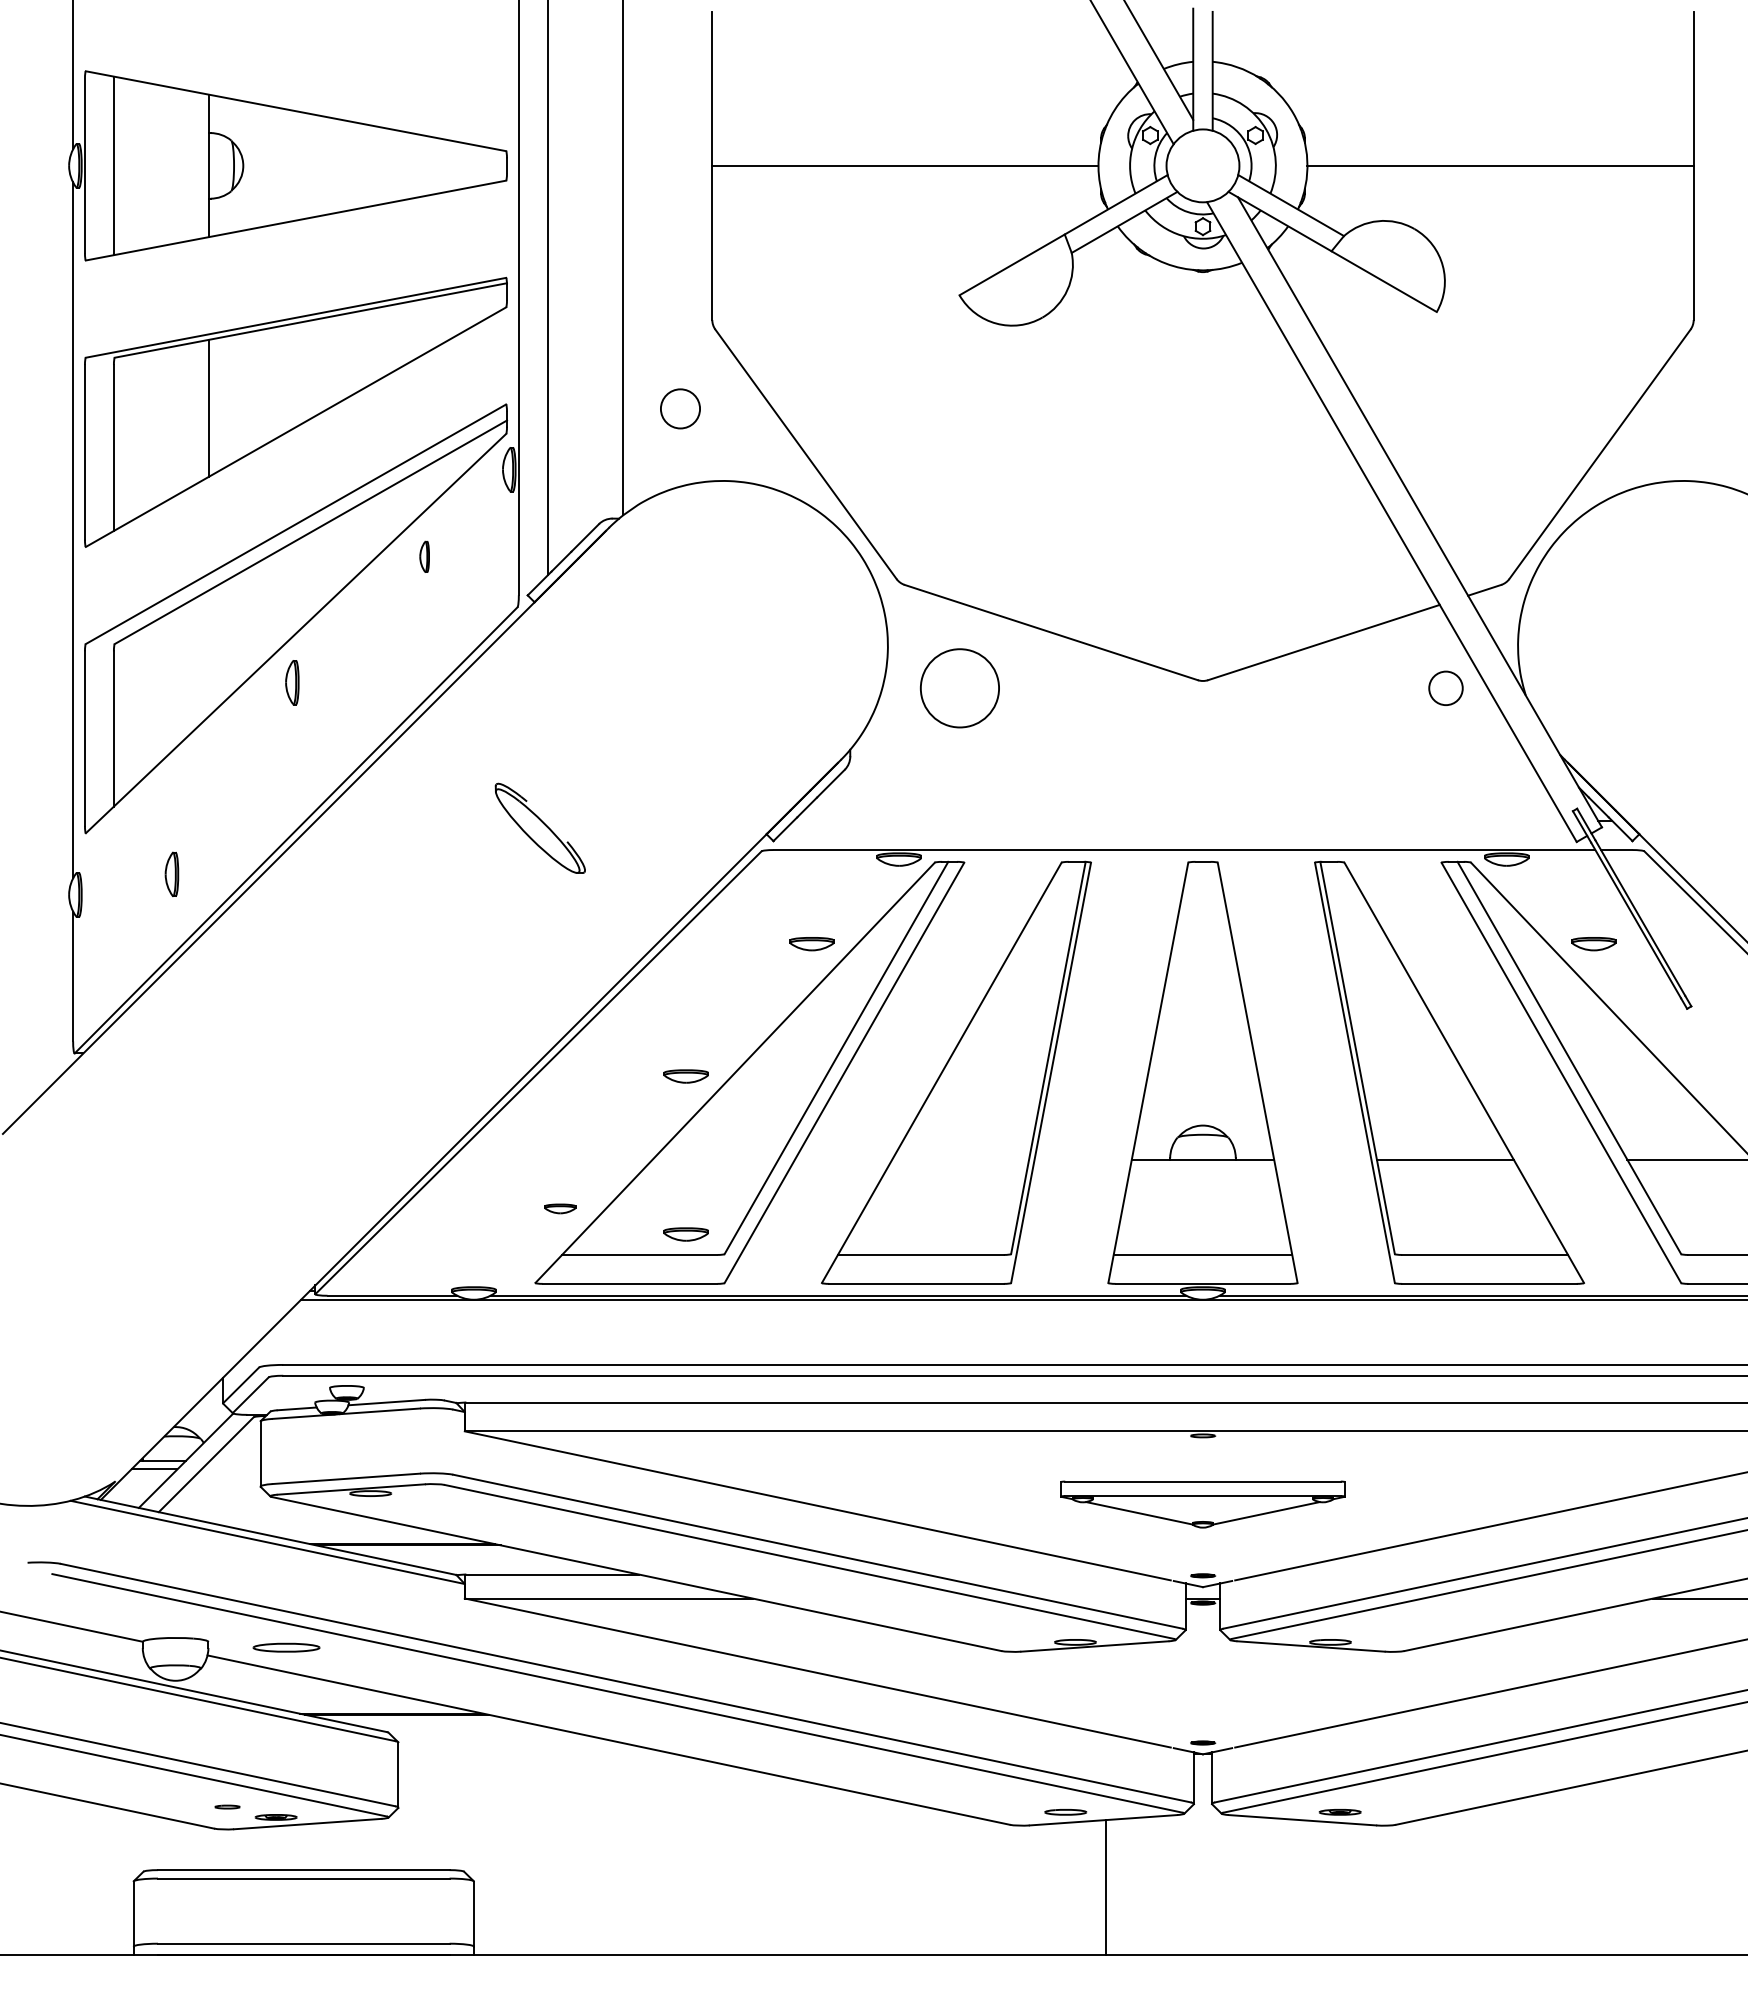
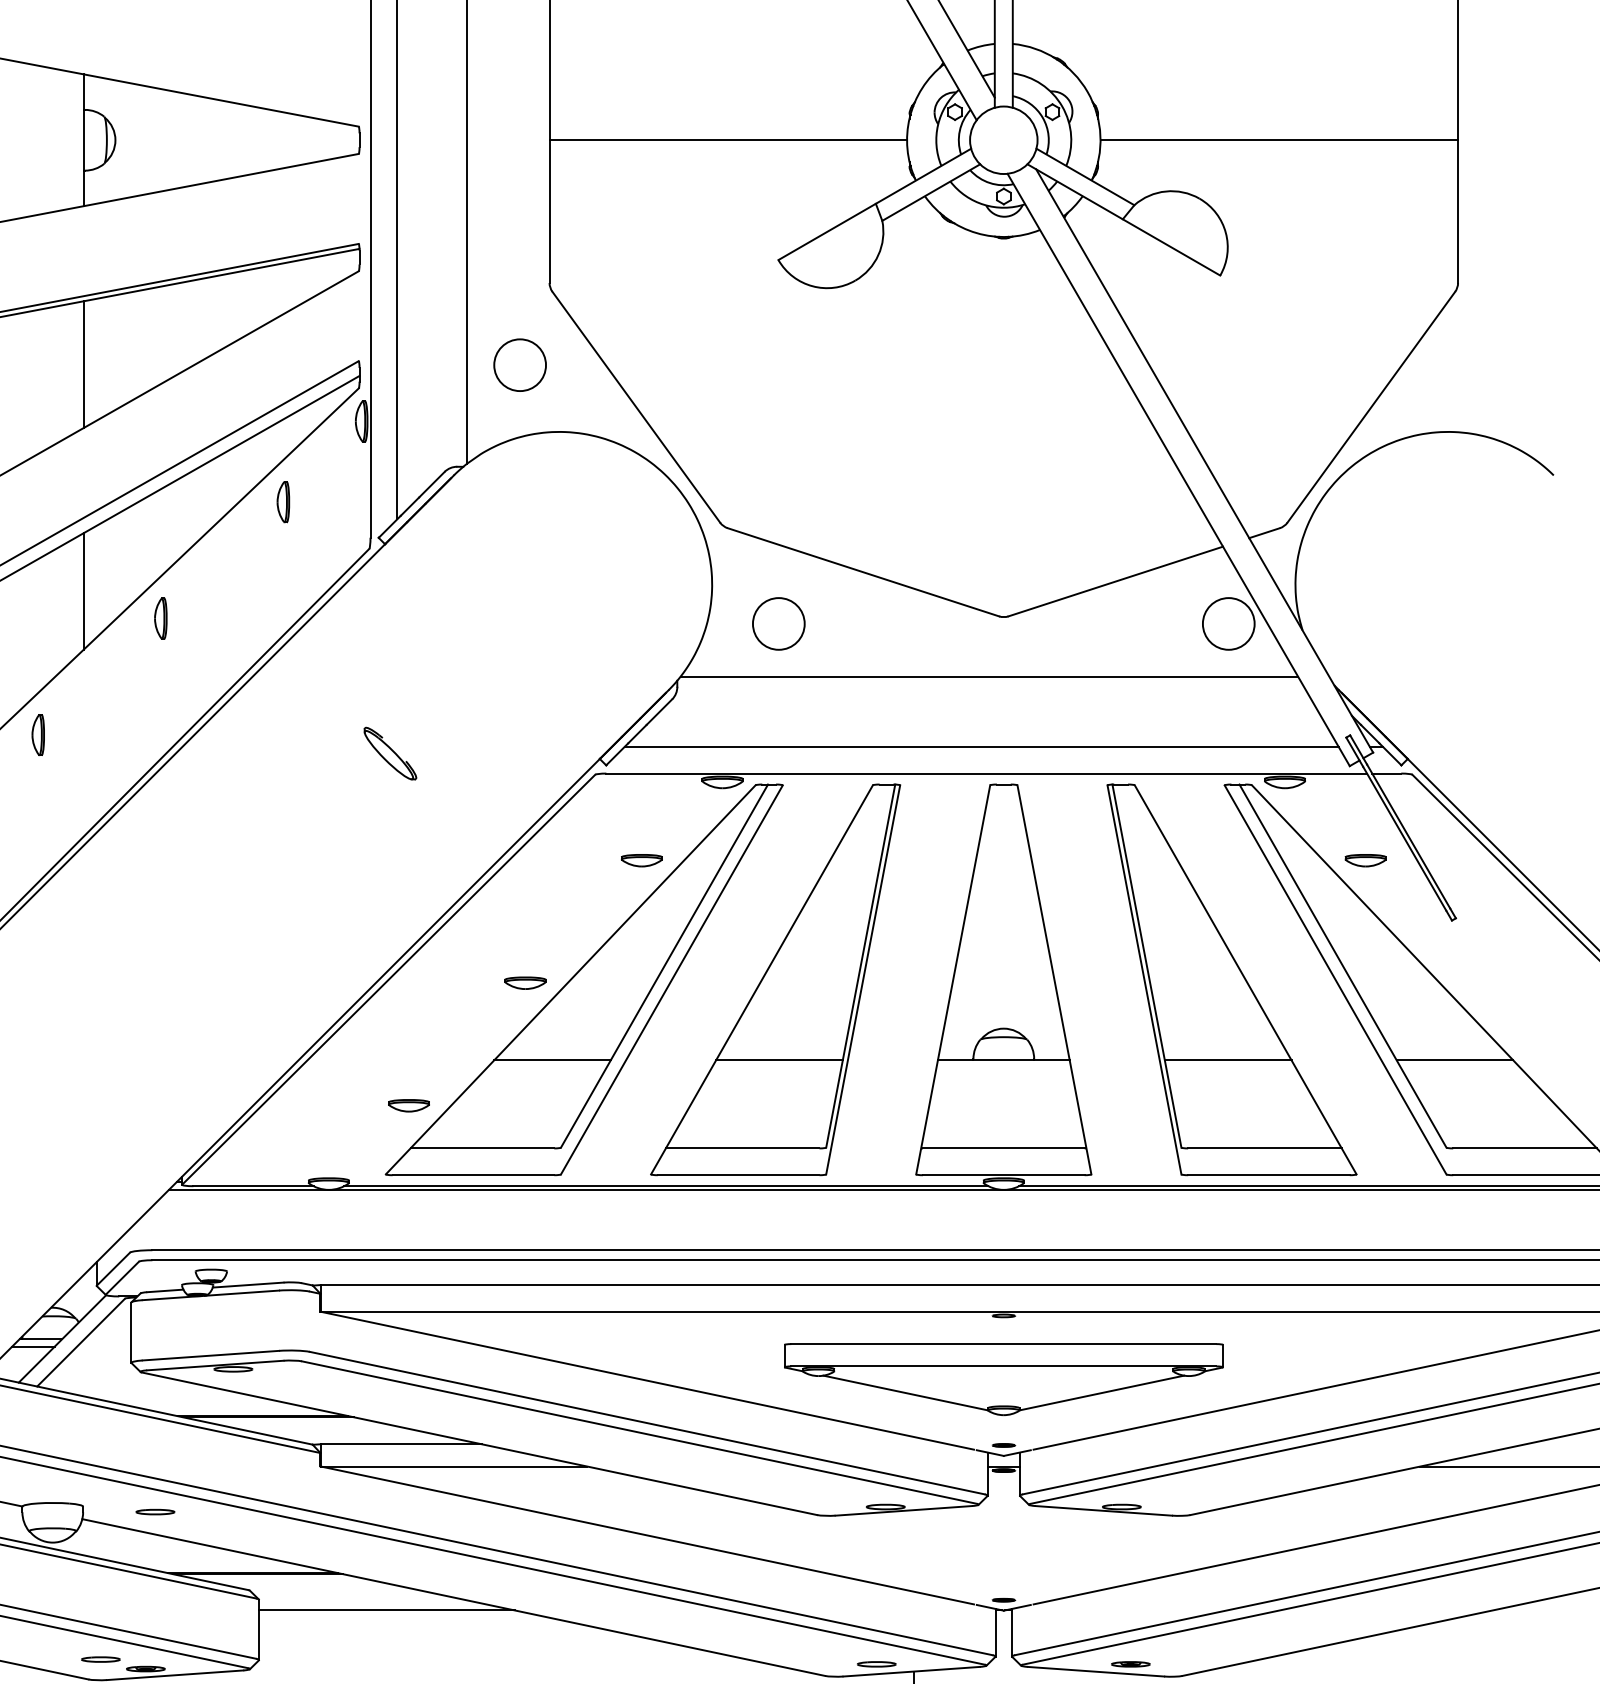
circle: (680, 408) -> (520, 364), size x1.43
part: (424, 556) -> (283, 501), size x1.43
line: (209, 653) -> (84, 591), added
circle: (959, 688) -> (778, 624), size x0.71
circle: (1445, 688) -> (1228, 624), size x1.67
line: (1186, 745) -> (988, 676), added
line: (1178, 821) -> (981, 747), added
part: (540, 828) -> (390, 753), size x0.62
part: (171, 873) -> (37, 734), moved
line: (715, 1159) -> (552, 1060), added
line: (960, 1159) -> (779, 1060), added
part: (559, 1208) -> (408, 1105), size x1.43
part: (685, 1234) -> (524, 1129), removed
part: (1202, 1504) -> (1003, 1379), size x1.67
part: (286, 1647) -> (155, 1511), size x0.62
line: (536, 1753) -> (386, 1609), added
part: (227, 1806) -> (100, 1658), size x1.67

